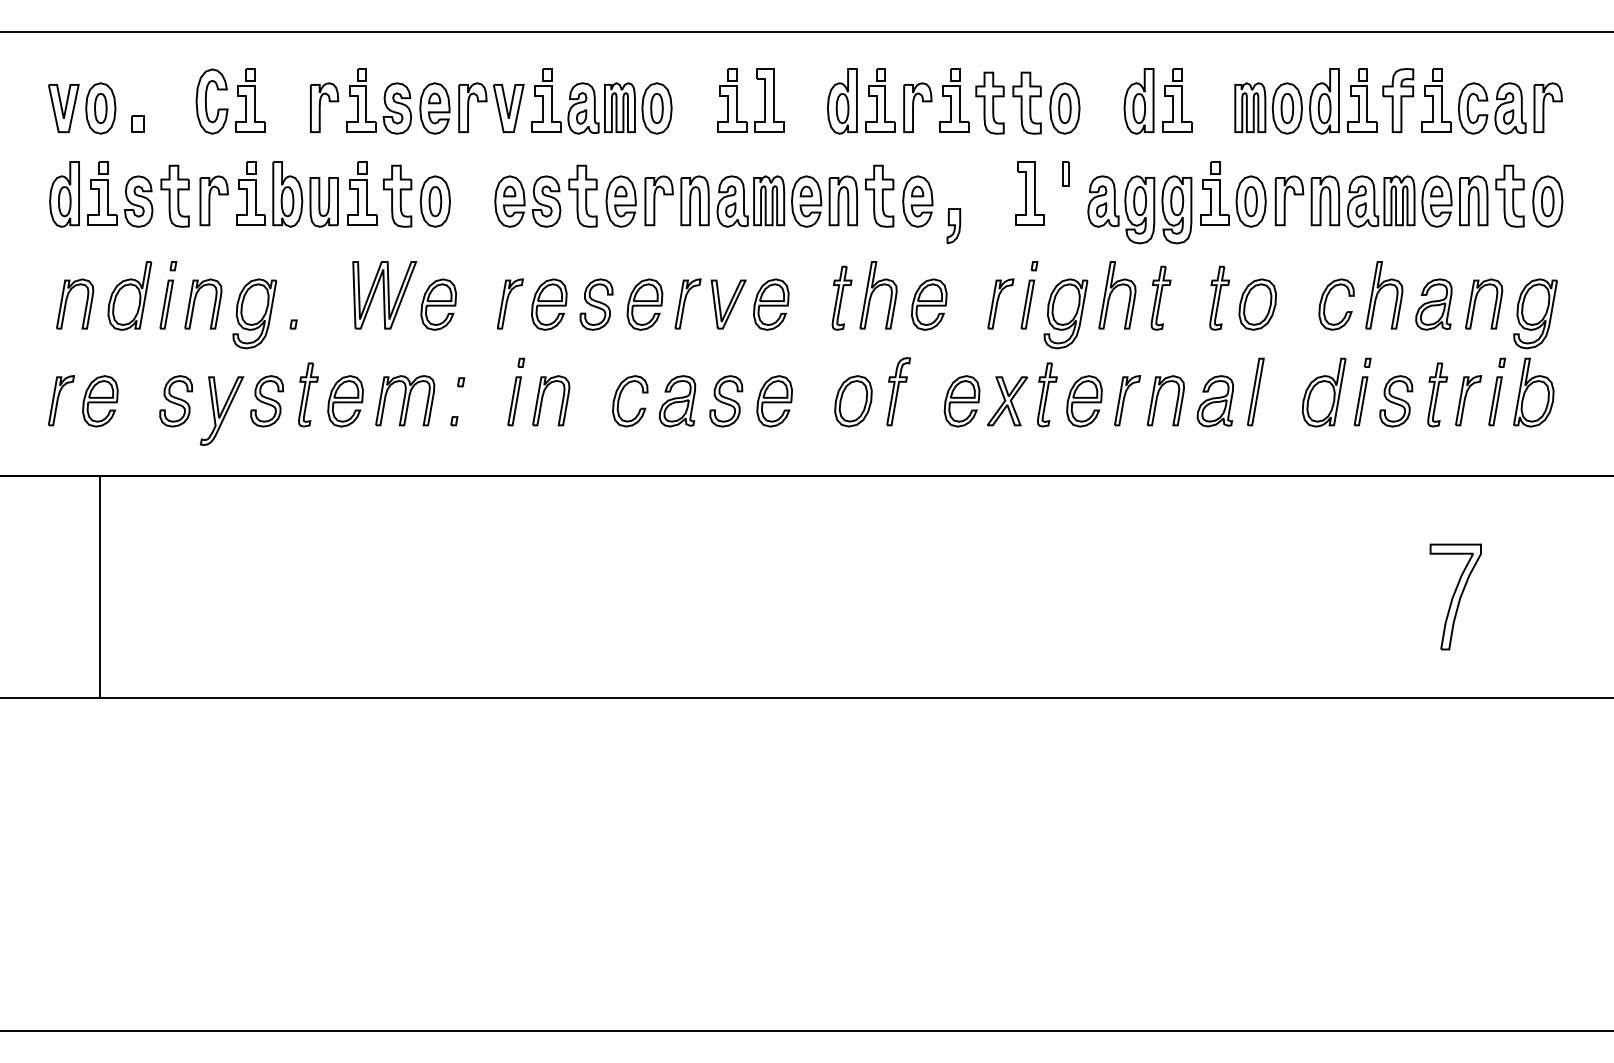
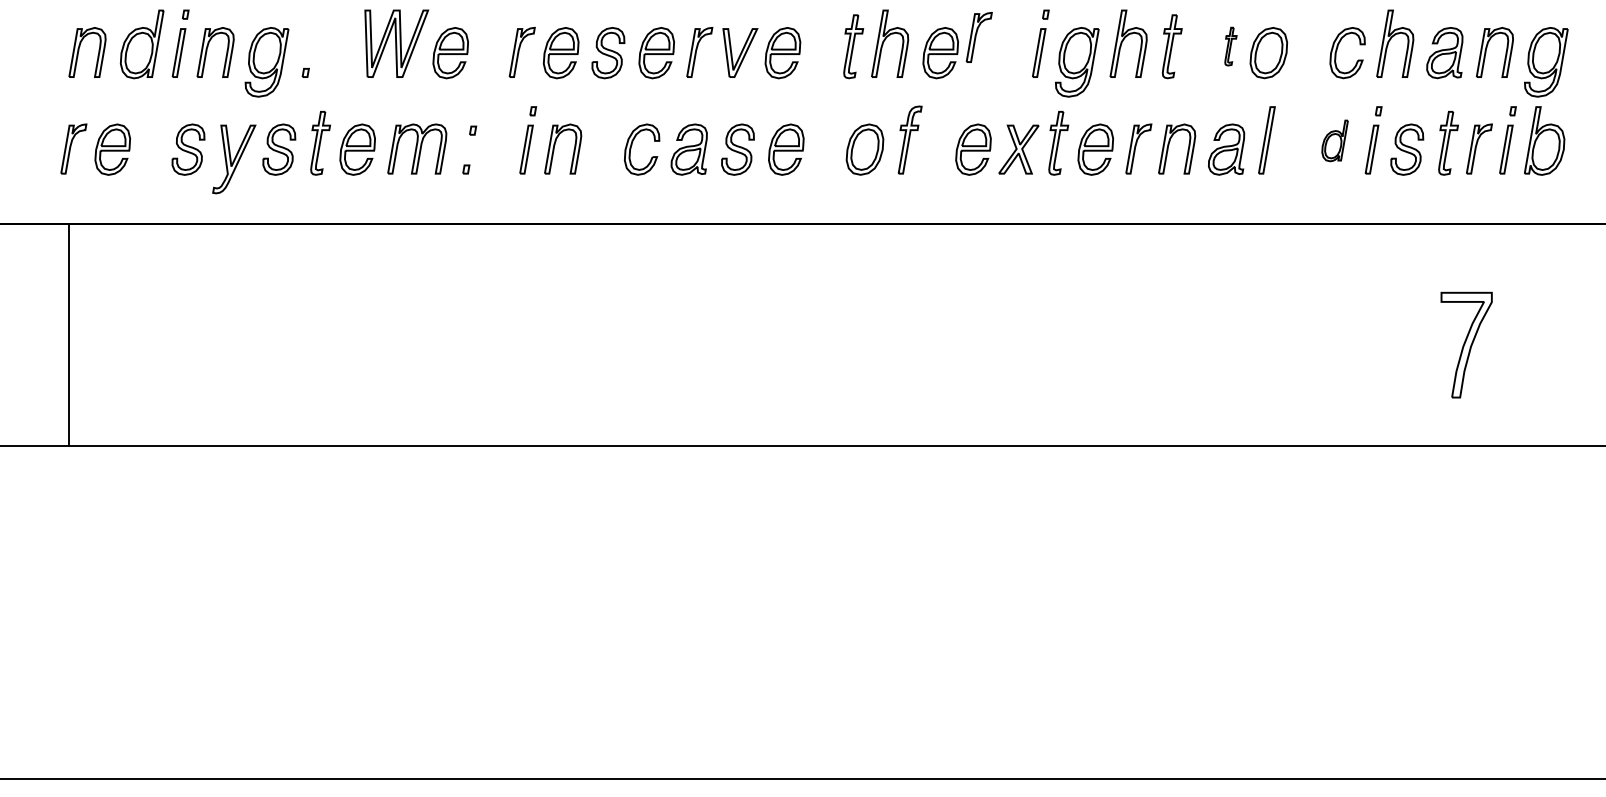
part: (1219, 297) -> (1230, 45), size x0.6
part: (1000, 303) -> (978, 36), moved
part: (1323, 392) -> (1334, 140), size x0.6
line: (99, 586) -> (68, 334), moved

